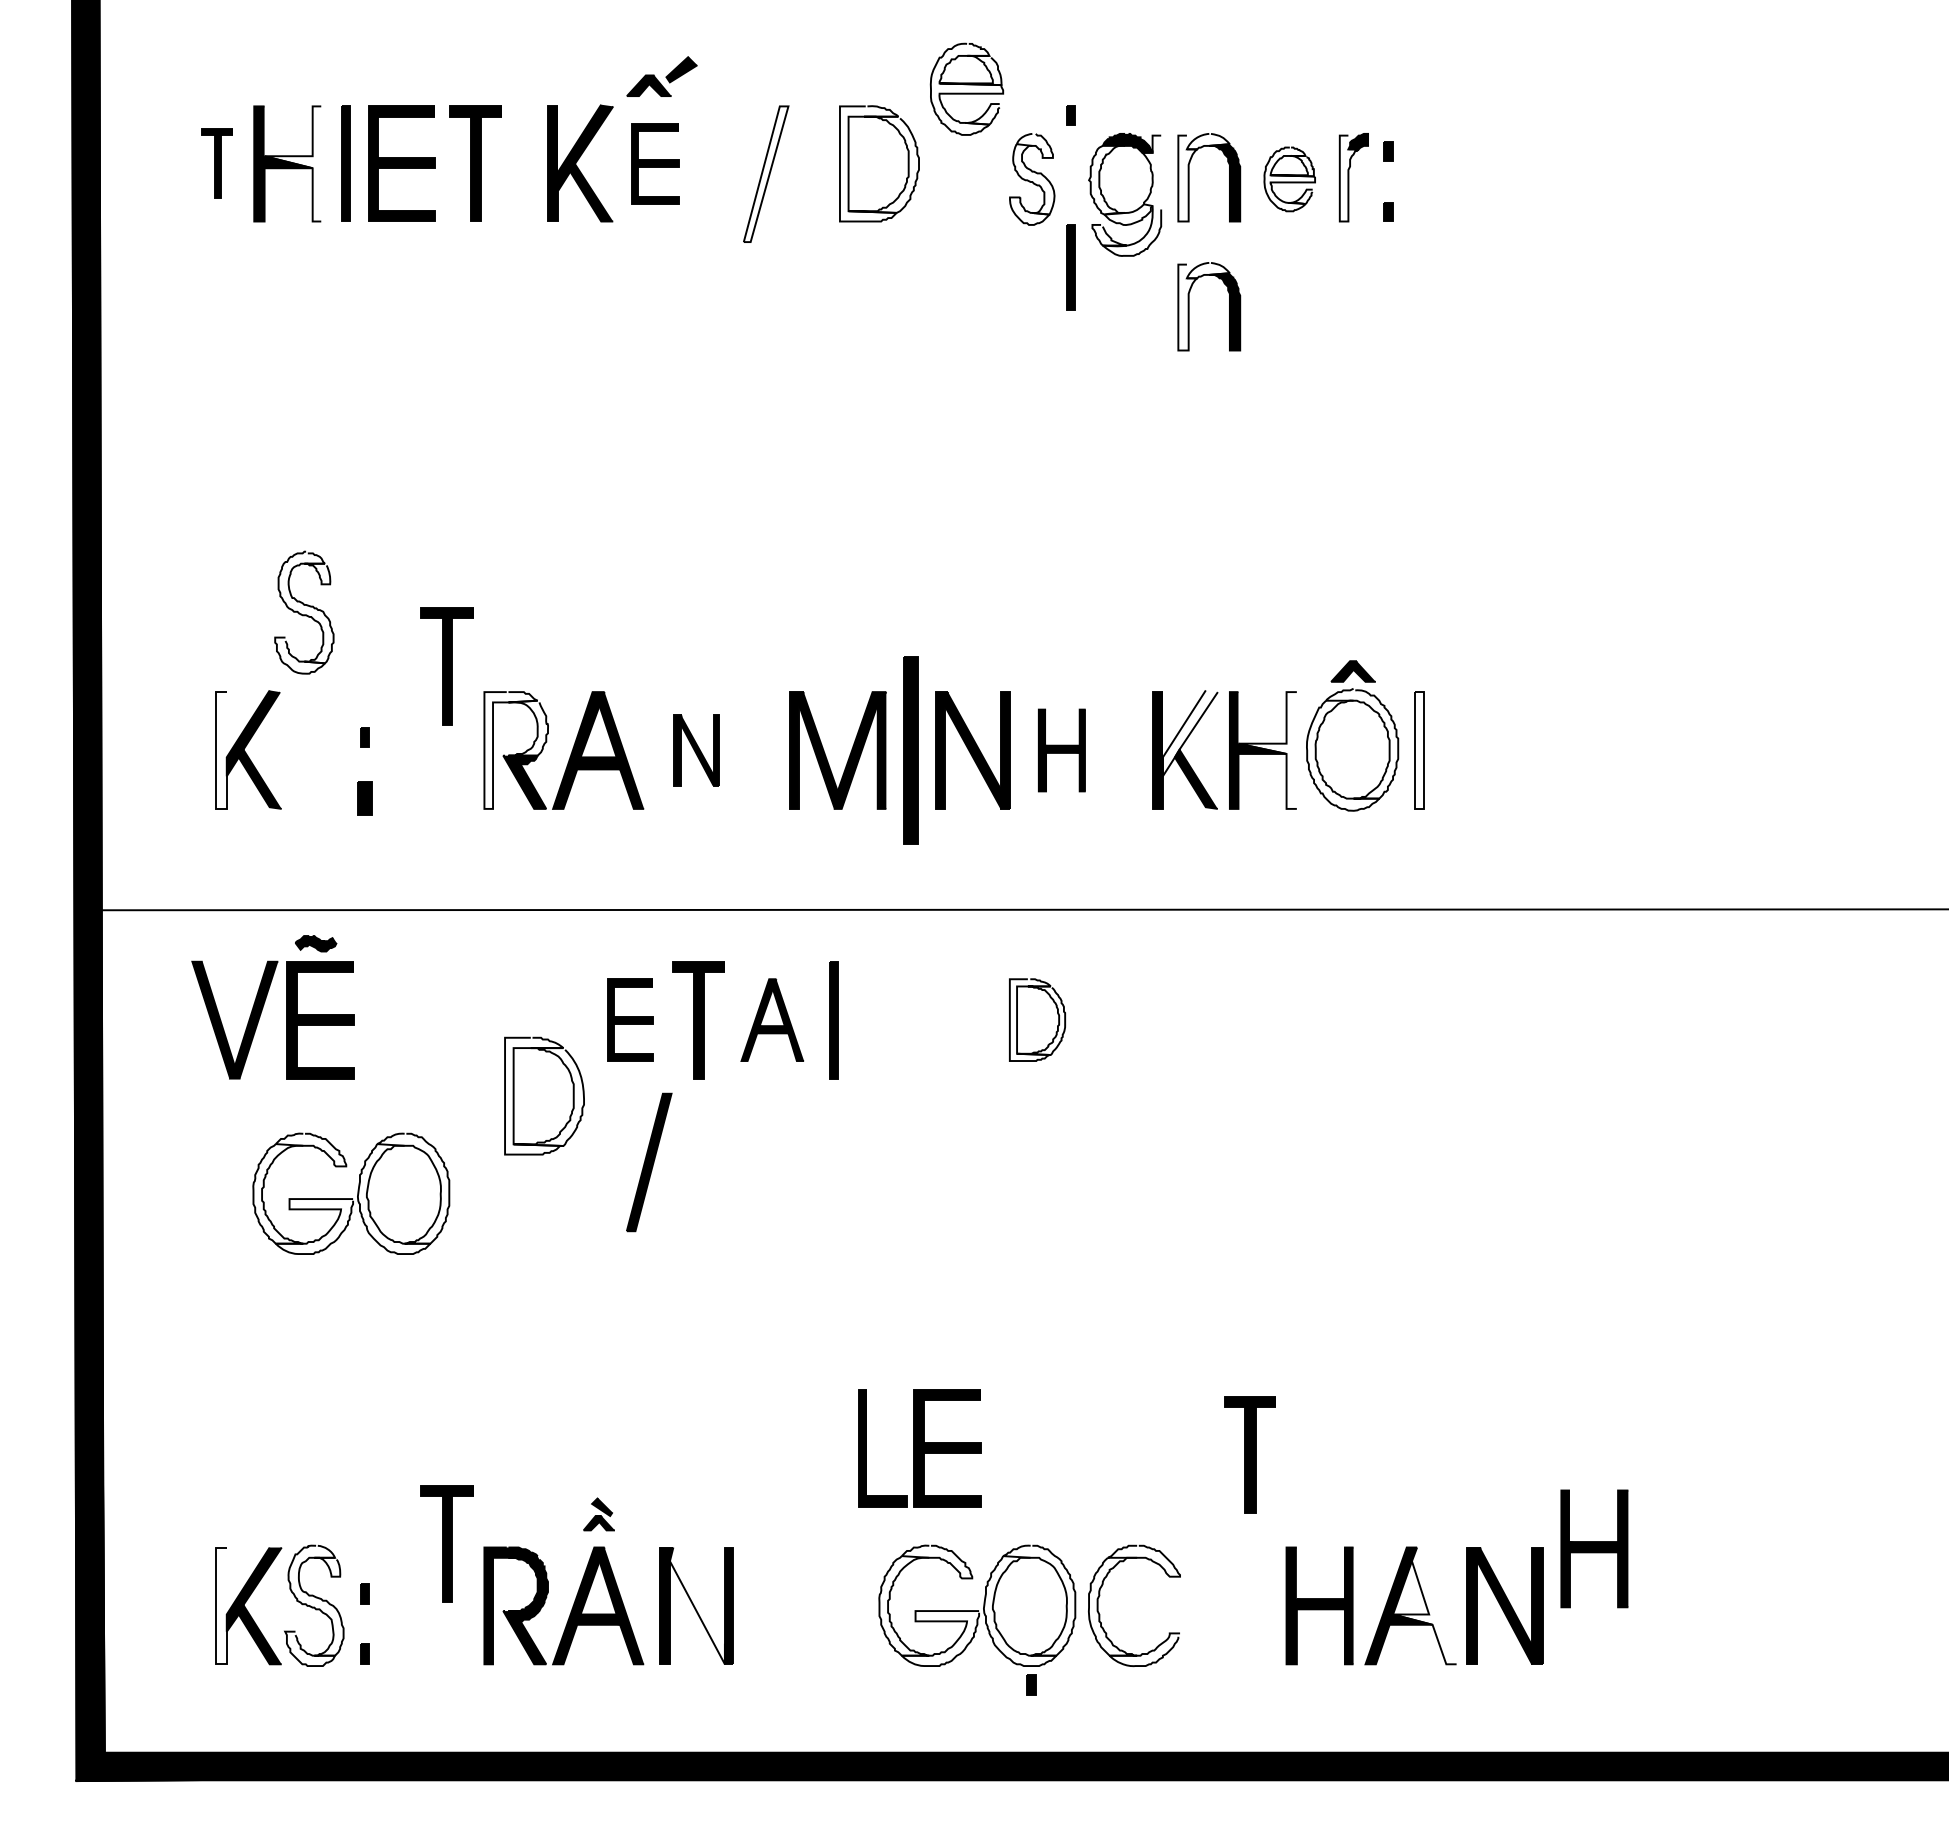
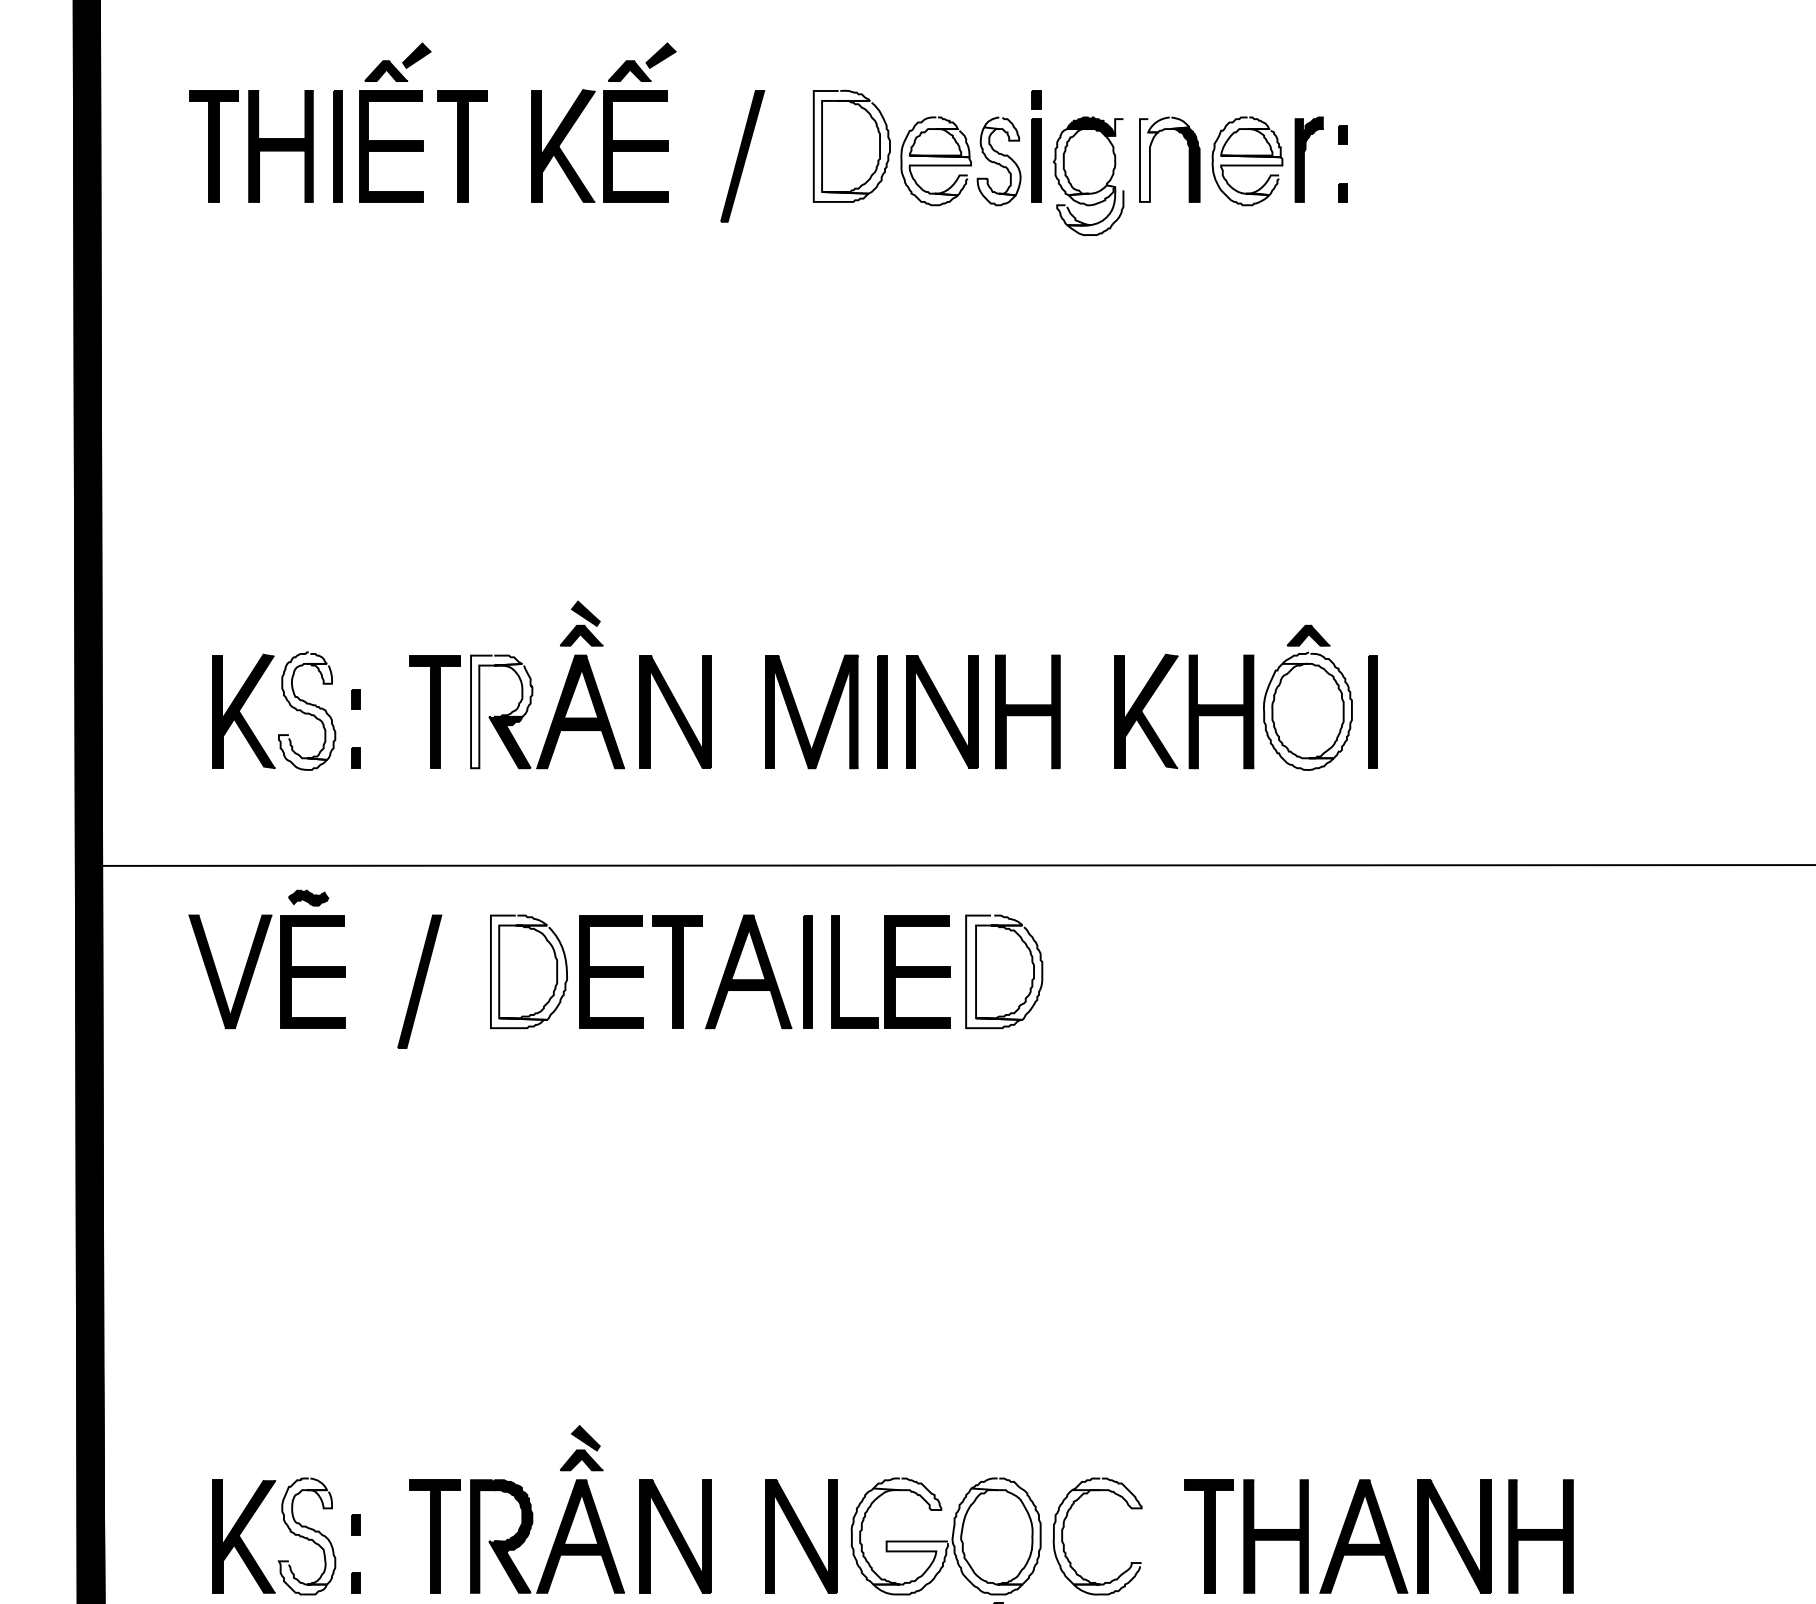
part: (408, 76) -> (397, 62), added
part: (966, 88) -> (935, 160), moved
part: (217, 163) -> (213, 146), size x1.67
fill: (292, 163) -> (286, 146), added
part: (655, 163) -> (635, 146), size x1.43
fill: (765, 174) -> (741, 156), added
fill: (1348, 178) -> (1304, 160), added
part: (1289, 179) -> (1247, 161), size x1.43
part: (1070, 267) -> (1036, 160), moved
part: (1189, 306) -> (1150, 283), removed
part: (304, 612) -> (307, 710), moved
part: (598, 658) -> (581, 623), added
part: (446, 666) -> (434, 711), moved
fill: (1189, 733) -> (1150, 695), added
fill: (221, 750) -> (217, 711), added
part: (696, 750) -> (675, 711), size x1.67
part: (911, 750) -> (882, 711), size x0.62
part: (1061, 750) -> (1027, 711), size x1.43
fill: (1267, 750) -> (1225, 711), added
fill: (1419, 750) -> (1372, 711), added
part: (364, 798) -> (355, 758), size x0.62
part: (772, 1019) -> (748, 971), size x1.43
part: (1037, 1019) -> (1004, 971), size x1.43
part: (630, 1020) -> (611, 972), size x1.43
part: (544, 1095) -> (528, 971), moved
part: (649, 1162) -> (420, 981), moved
part: (351, 1193) -> (342, 1138), removed
part: (919, 1448) -> (890, 972), moved
part: (1249, 1454) -> (1208, 1536), moved
part: (598, 1514) -> (581, 1448), size x1.43
part: (446, 1543) -> (434, 1536), moved
part: (1594, 1548) -> (1541, 1536), moved
fill: (221, 1605) -> (217, 1536), added
fill: (696, 1605) -> (675, 1536), added
part: (826, 1605) -> (800, 1536), added
fill: (1424, 1605) -> (1377, 1536), added

